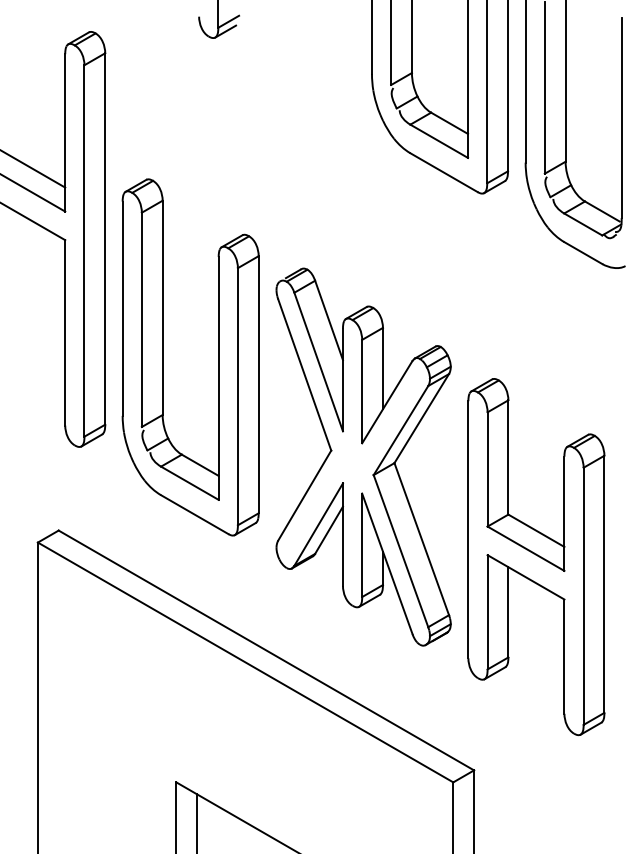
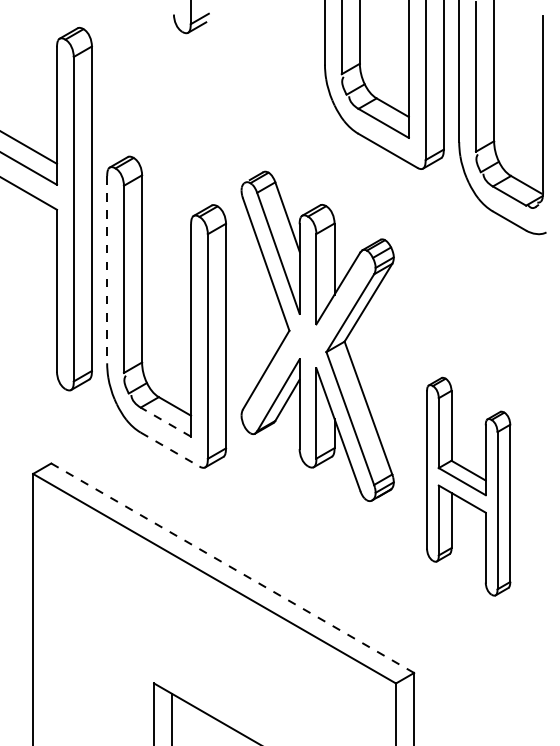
line: (122, 309) -> (107, 270), solid -> dashed
part: (363, 456) -> (317, 335), moved
line: (189, 483) -> (165, 422), solid -> dashed
line: (194, 514) -> (169, 449), solid -> dashed
part: (536, 557) -> (468, 487), size x0.7
line: (266, 650) -> (232, 568), solid -> dashed

